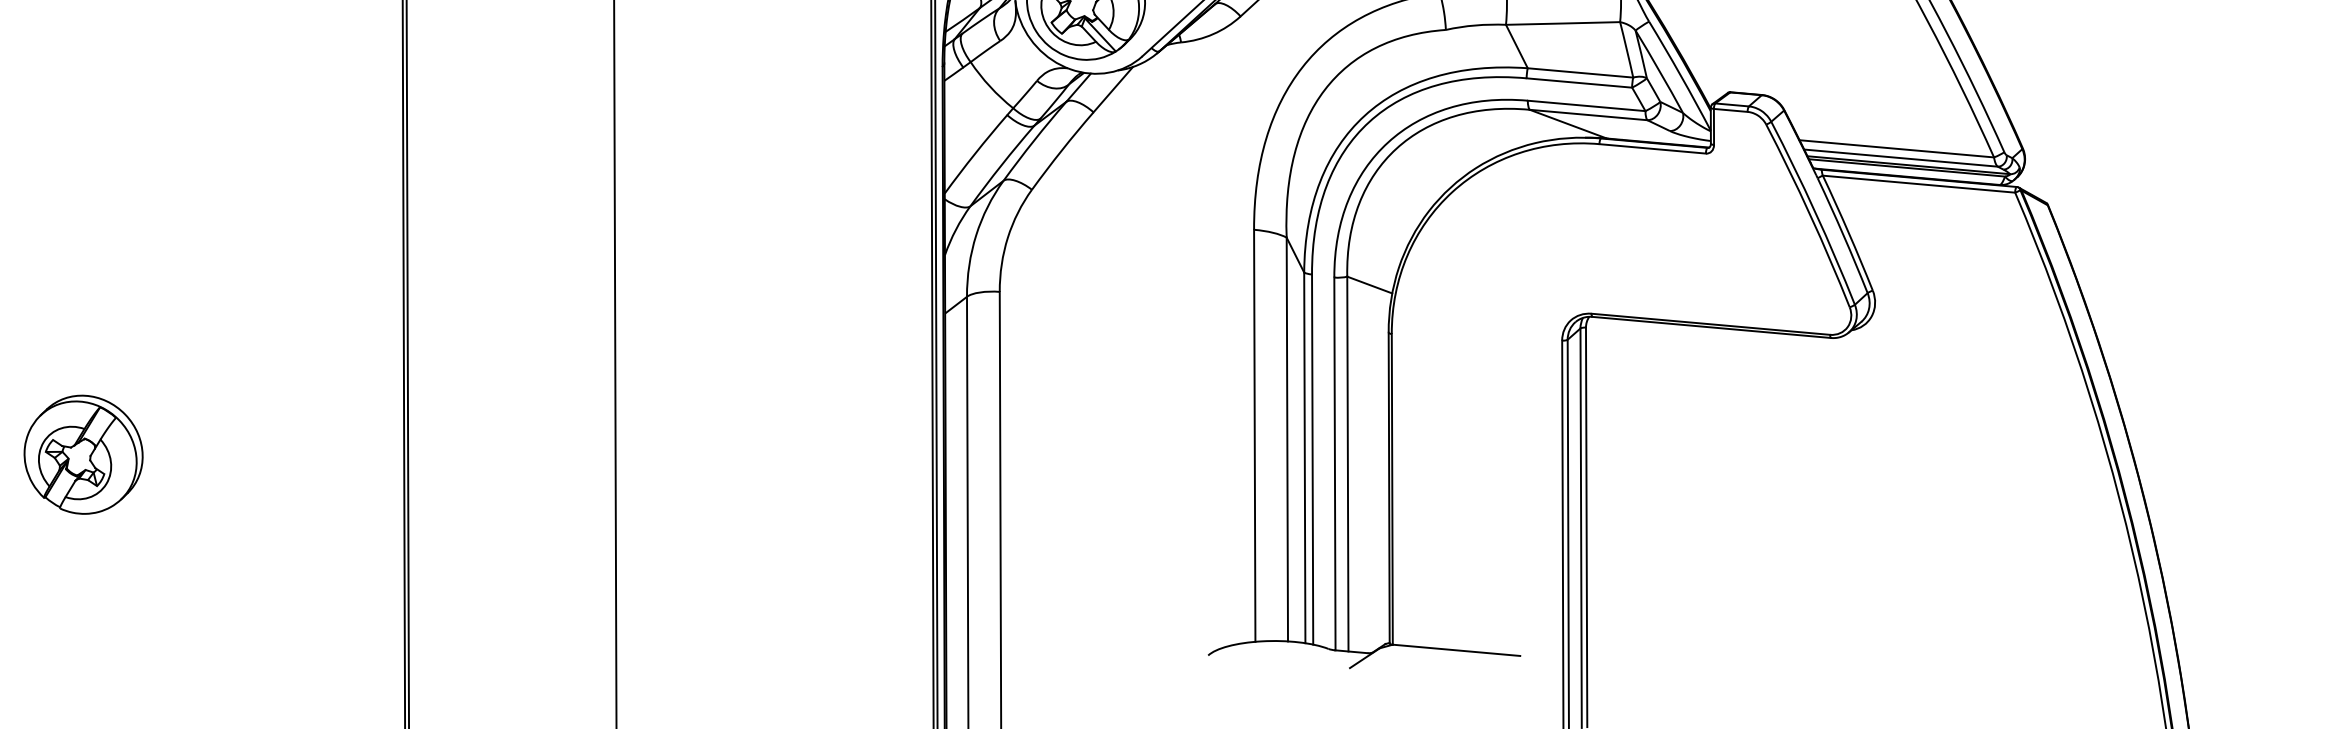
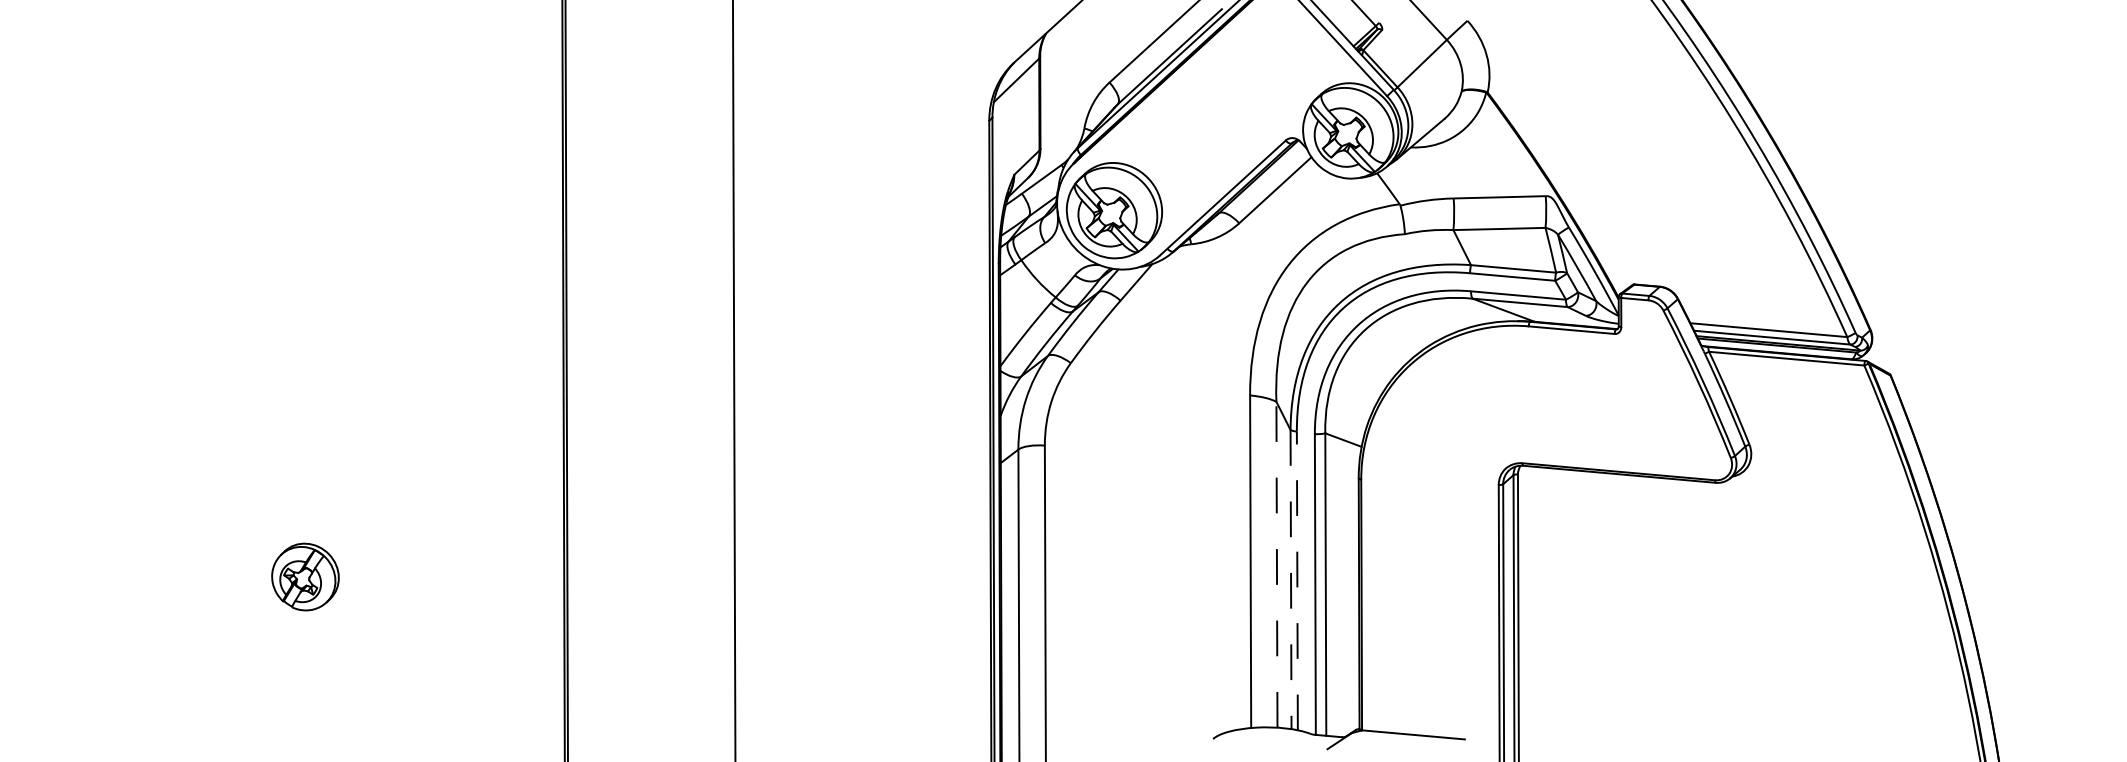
line: (1286, 439) -> (1276, 564), solid -> dashed
part: (83, 454) -> (305, 576), size x0.7
line: (1305, 457) -> (1291, 579), solid -> dashed
line: (1312, 459) -> (1297, 580), solid -> dashed

